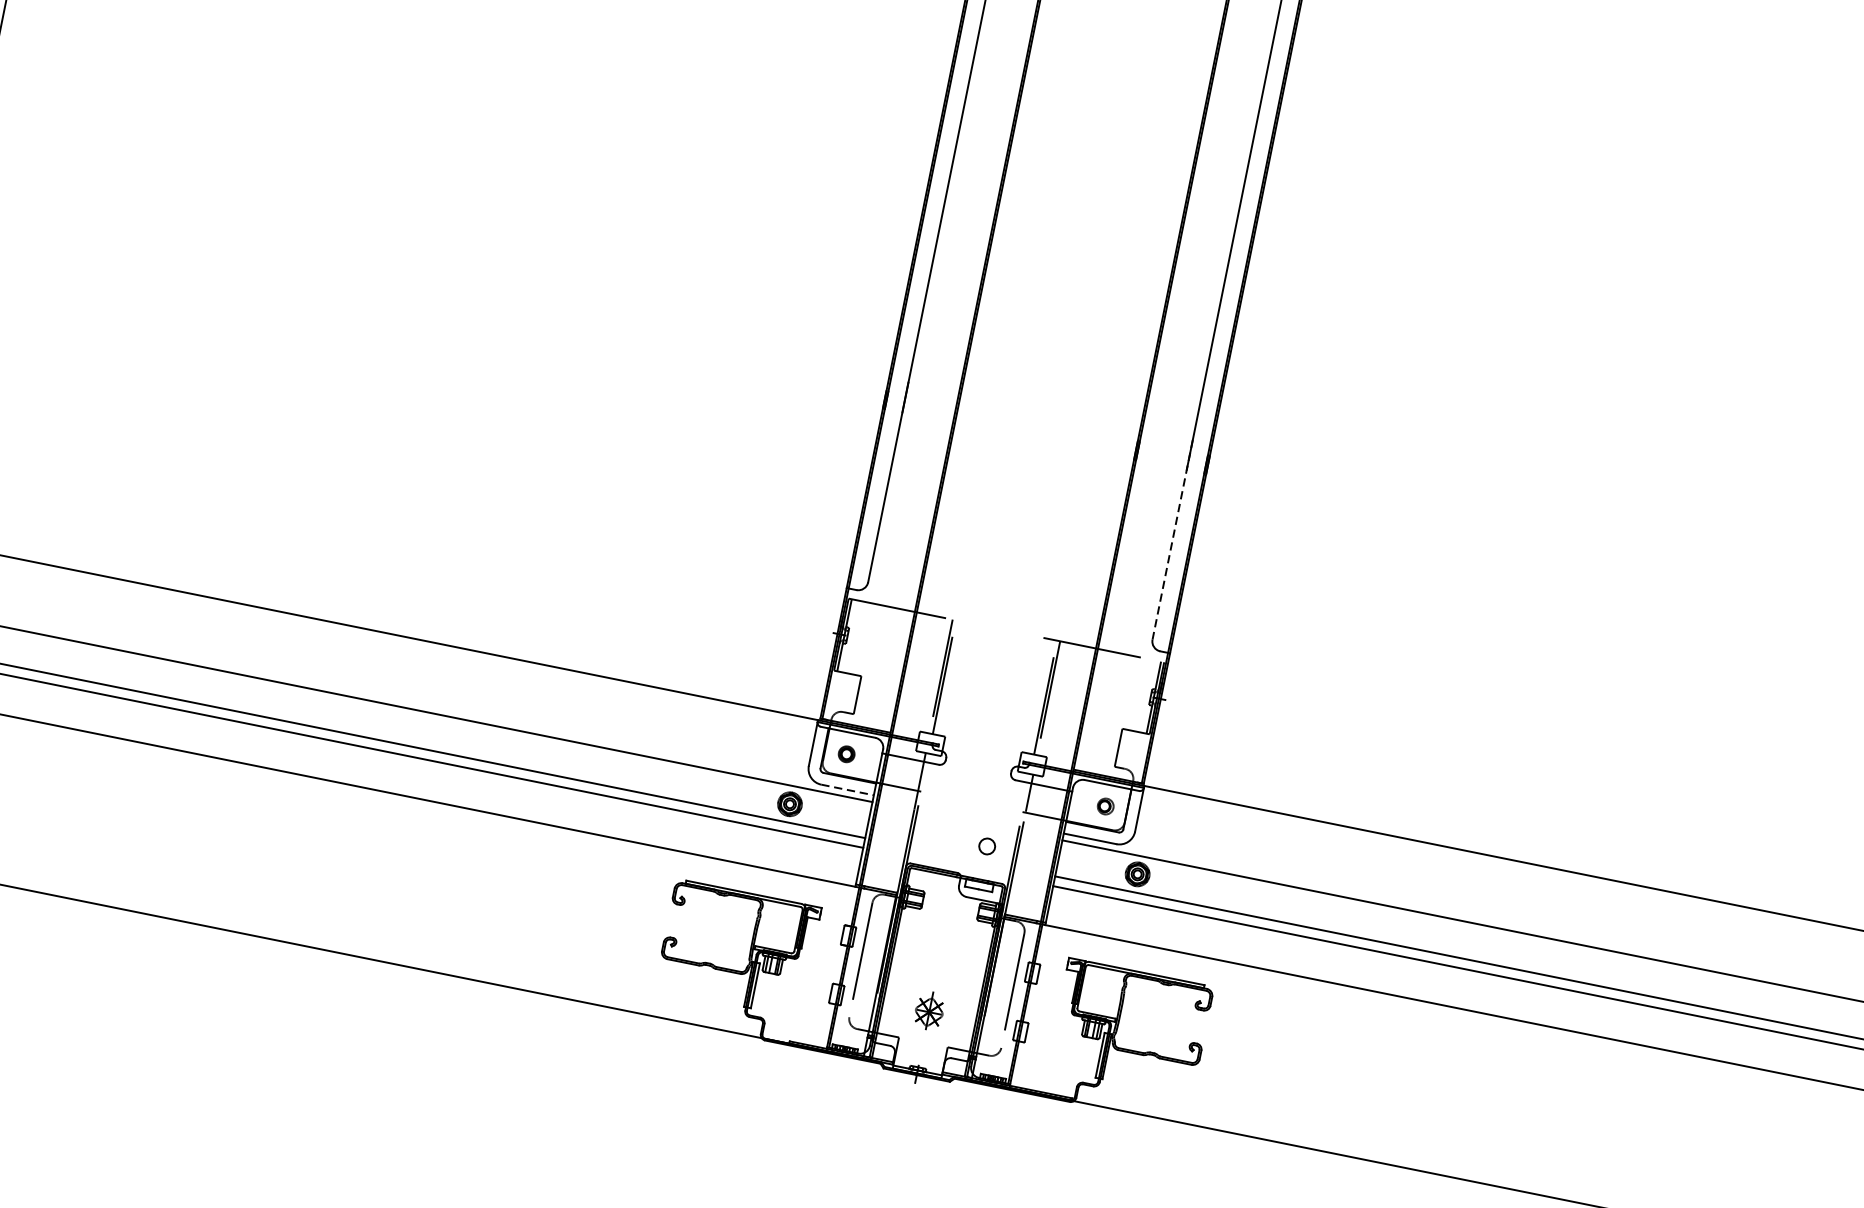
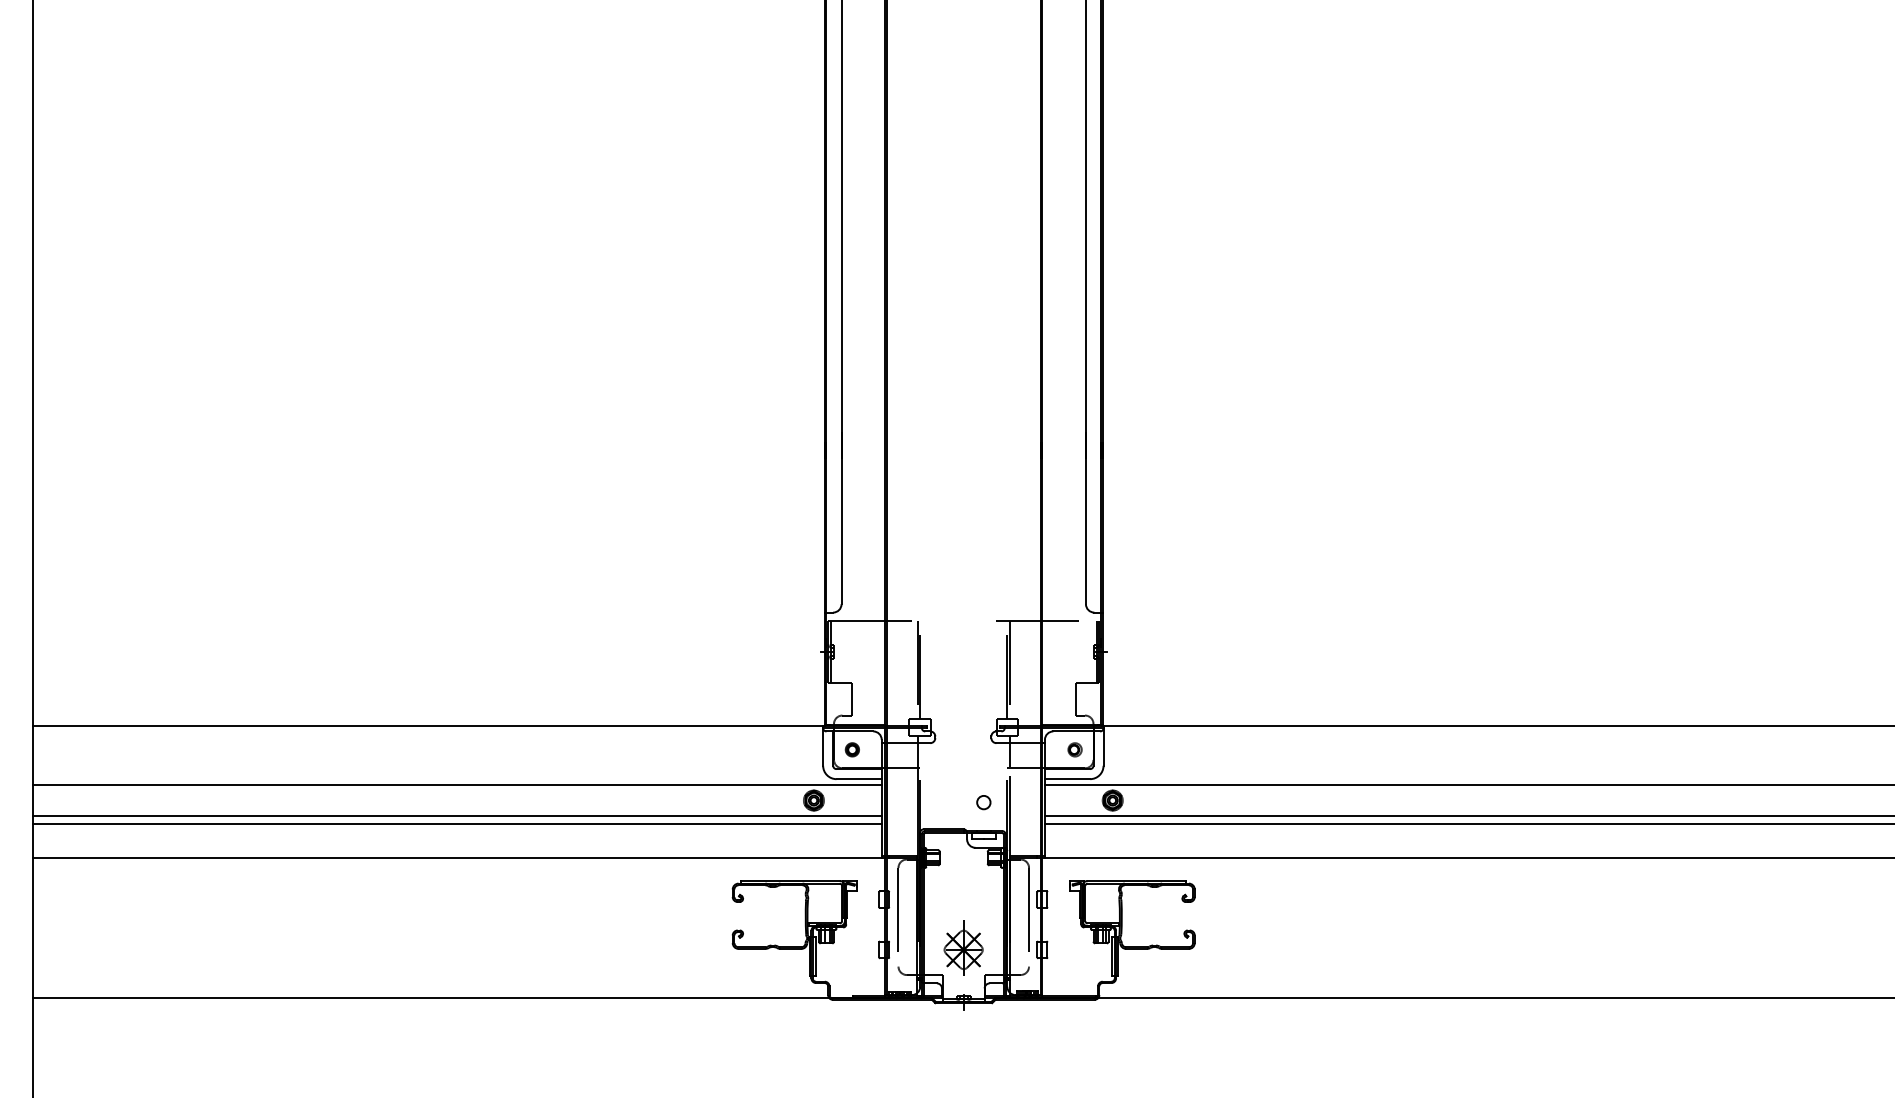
line: (1172, 539) -> (1085, 518), dashed -> solid
line: (847, 790) -> (859, 779), dashed -> solid
part: (929, 1010) -> (963, 947), size x1.67

